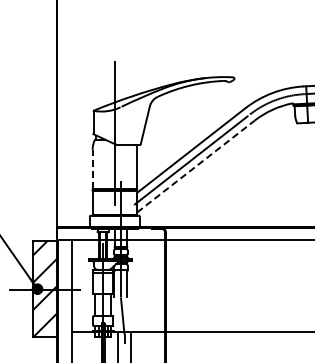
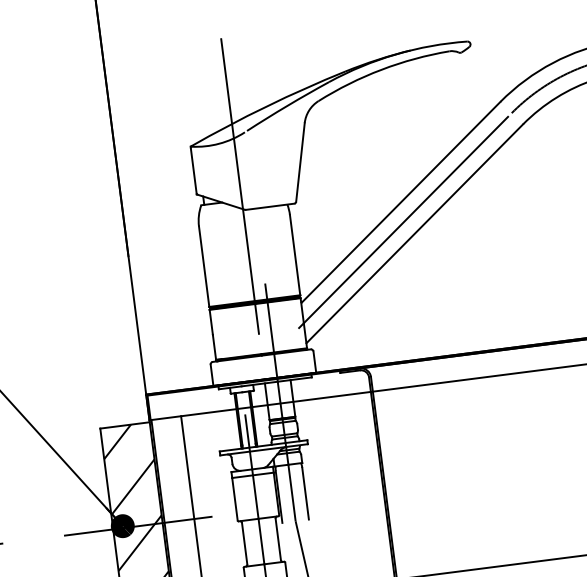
line: (195, 166) -> (413, 233), dashed -> solid
line: (92, 169) -> (203, 266), dashed -> solid

